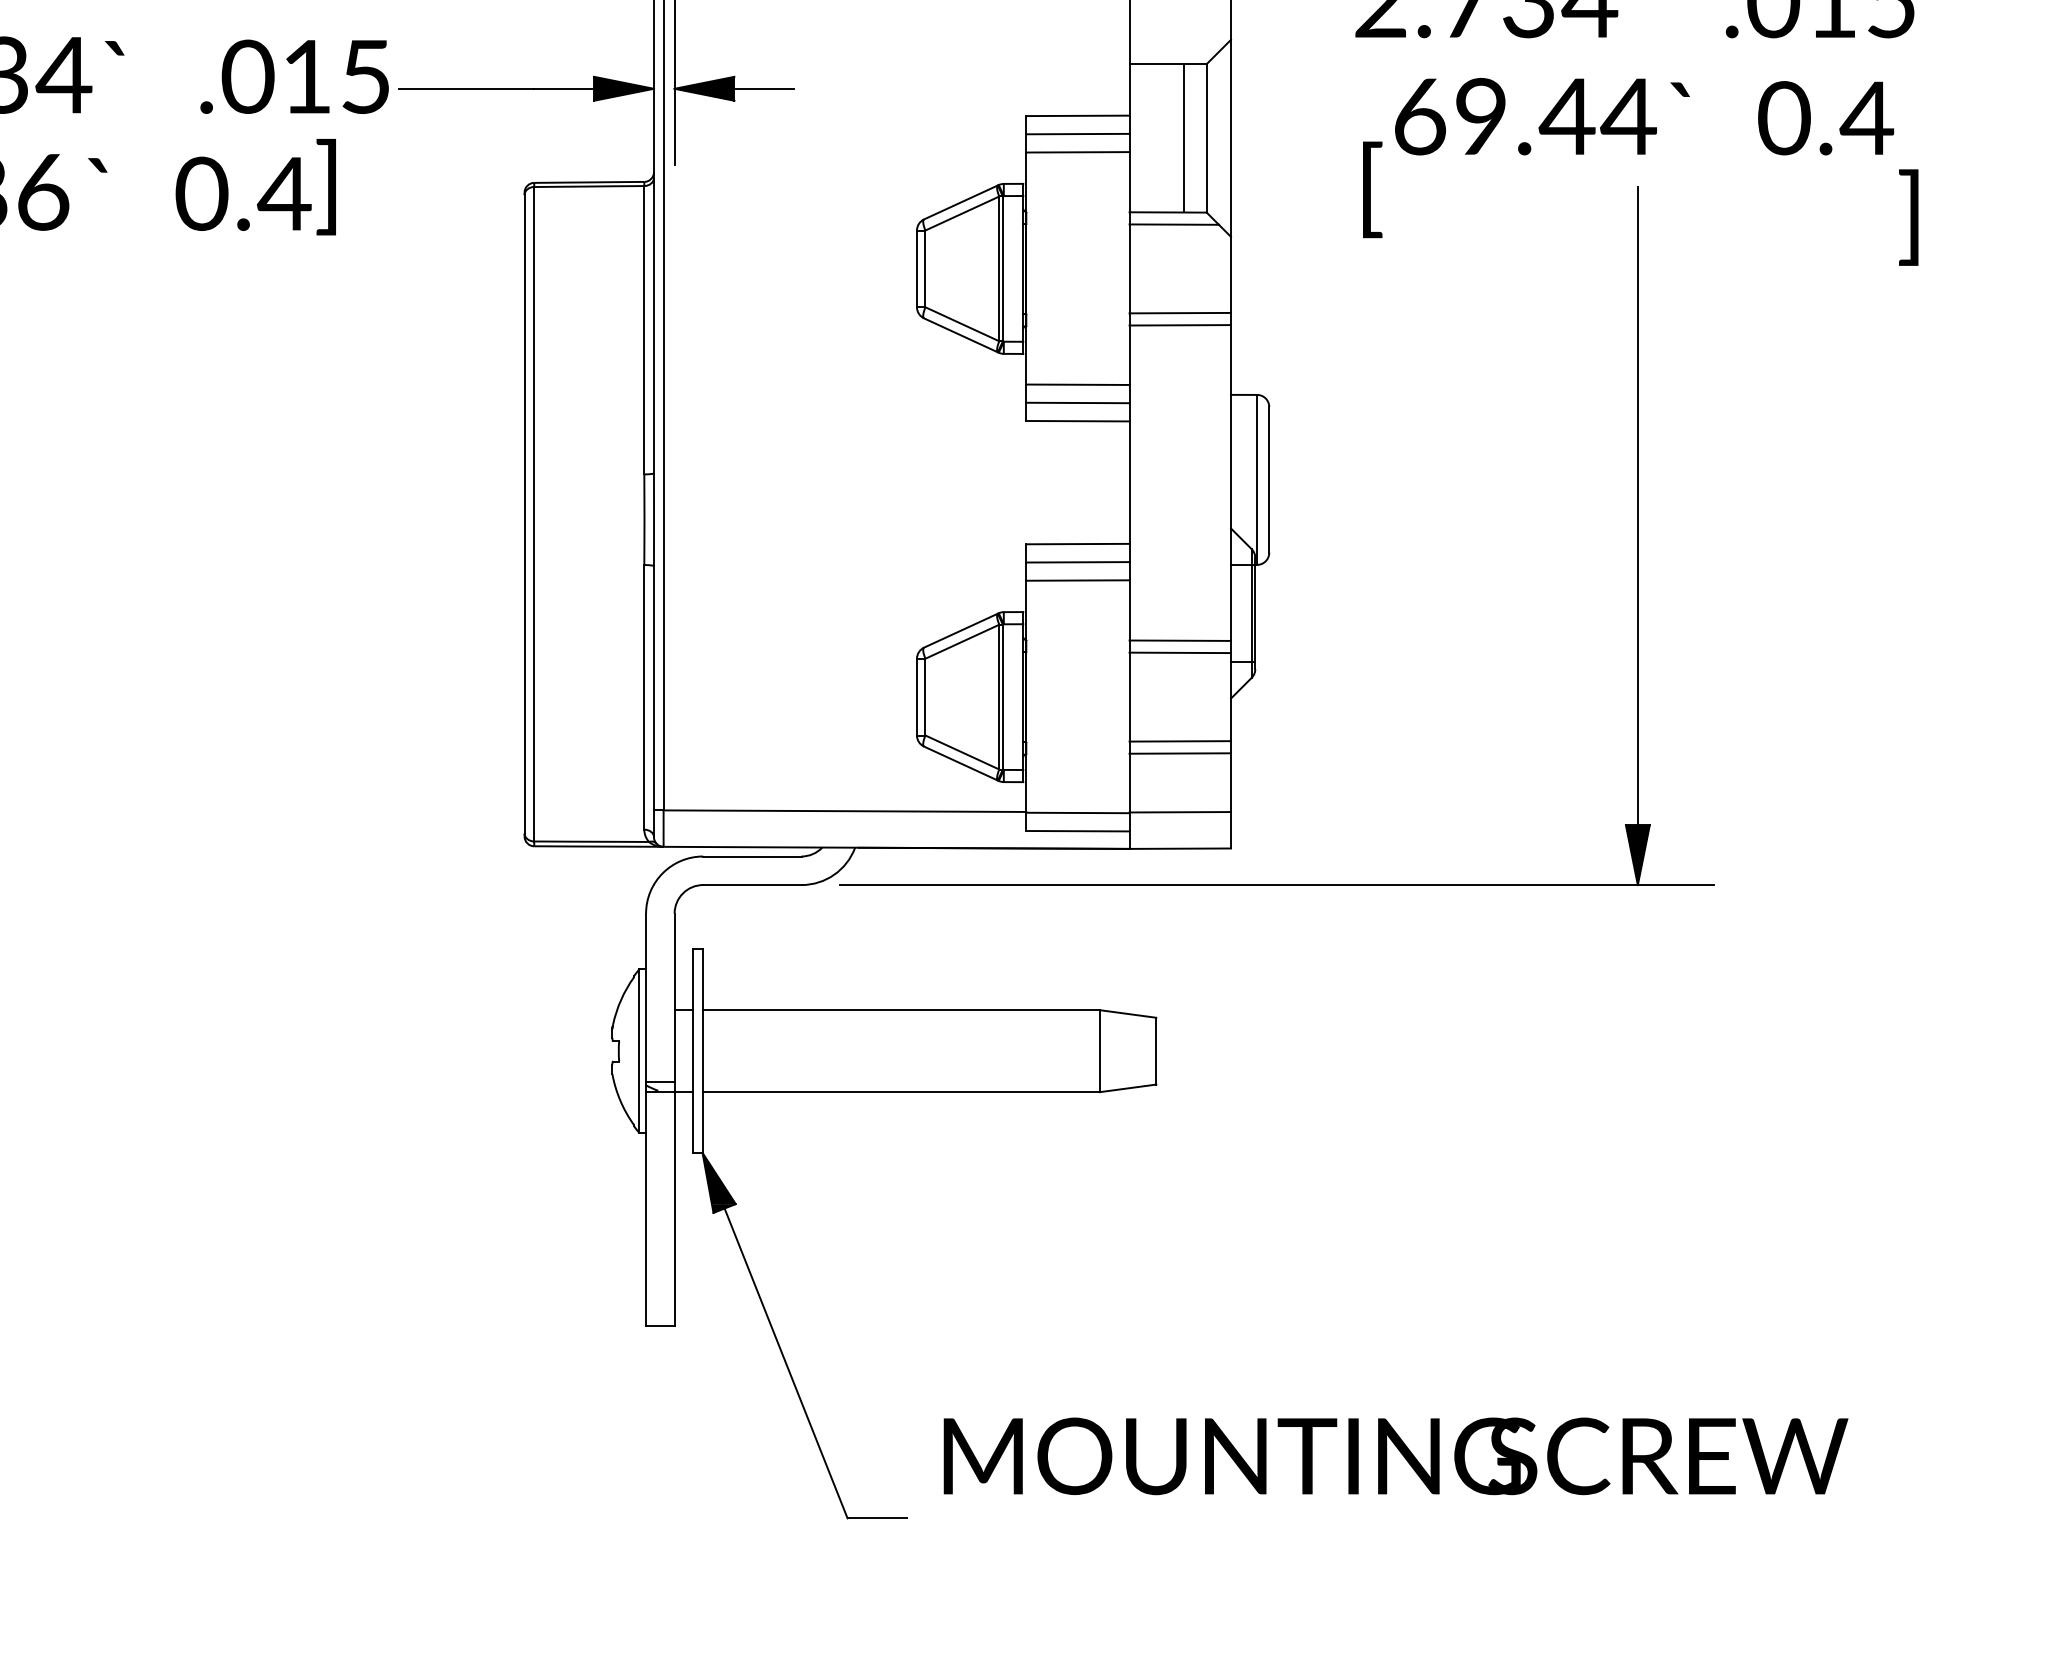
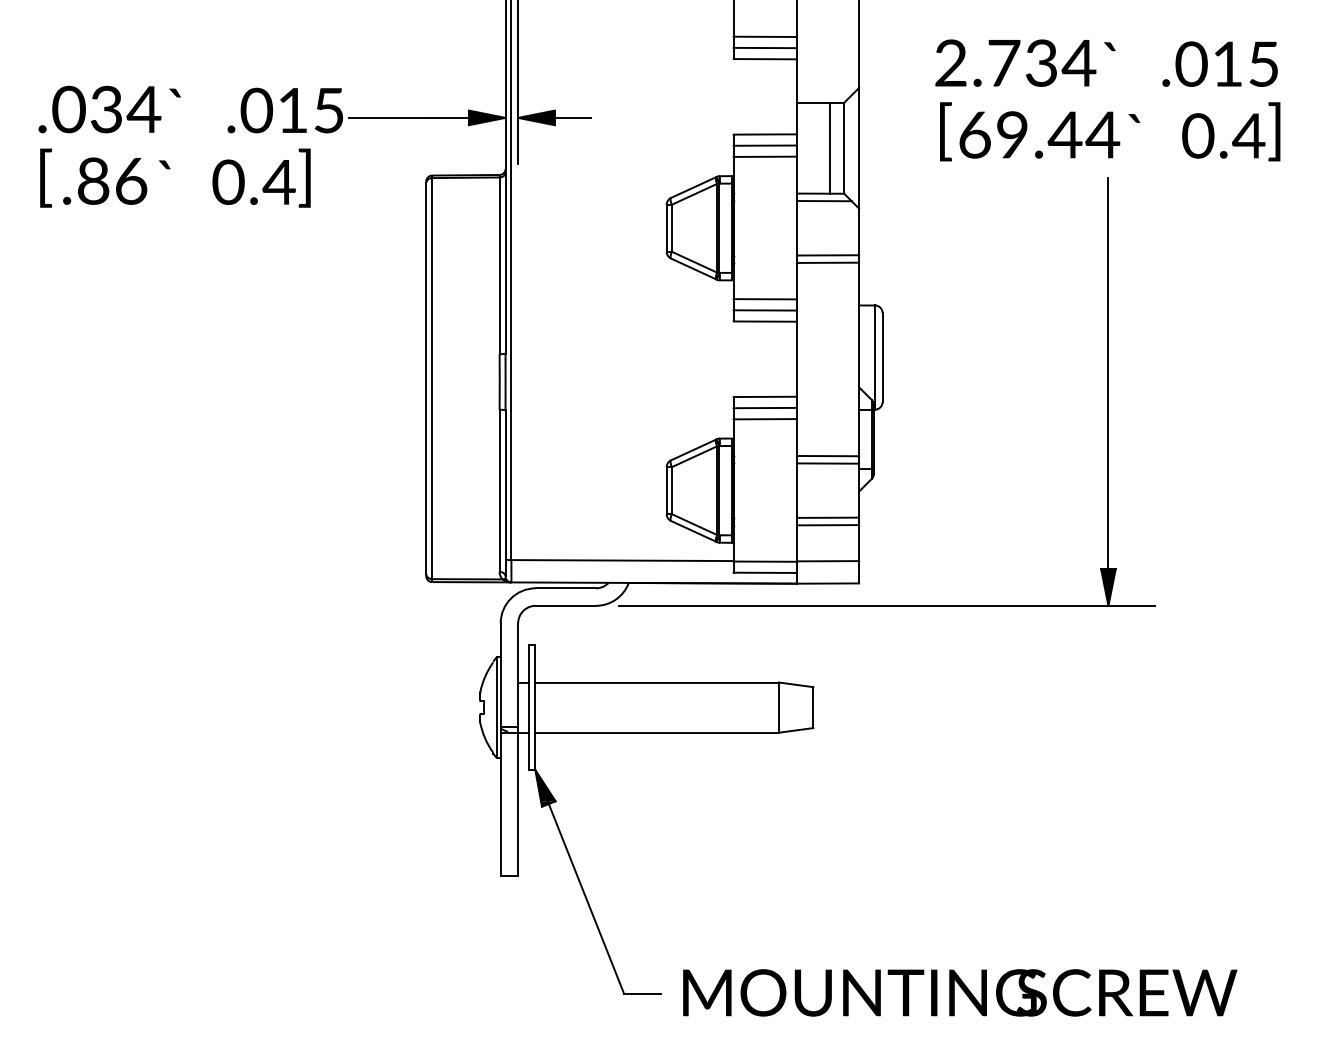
text: (1371, 189) -> (945, 131), moved
text: (1908, 217) -> (1274, 131), moved
text: (1396, 1455) -> (960, 992), moved

